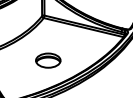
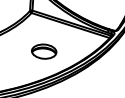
part: (48, 60) -> (44, 51), moved

